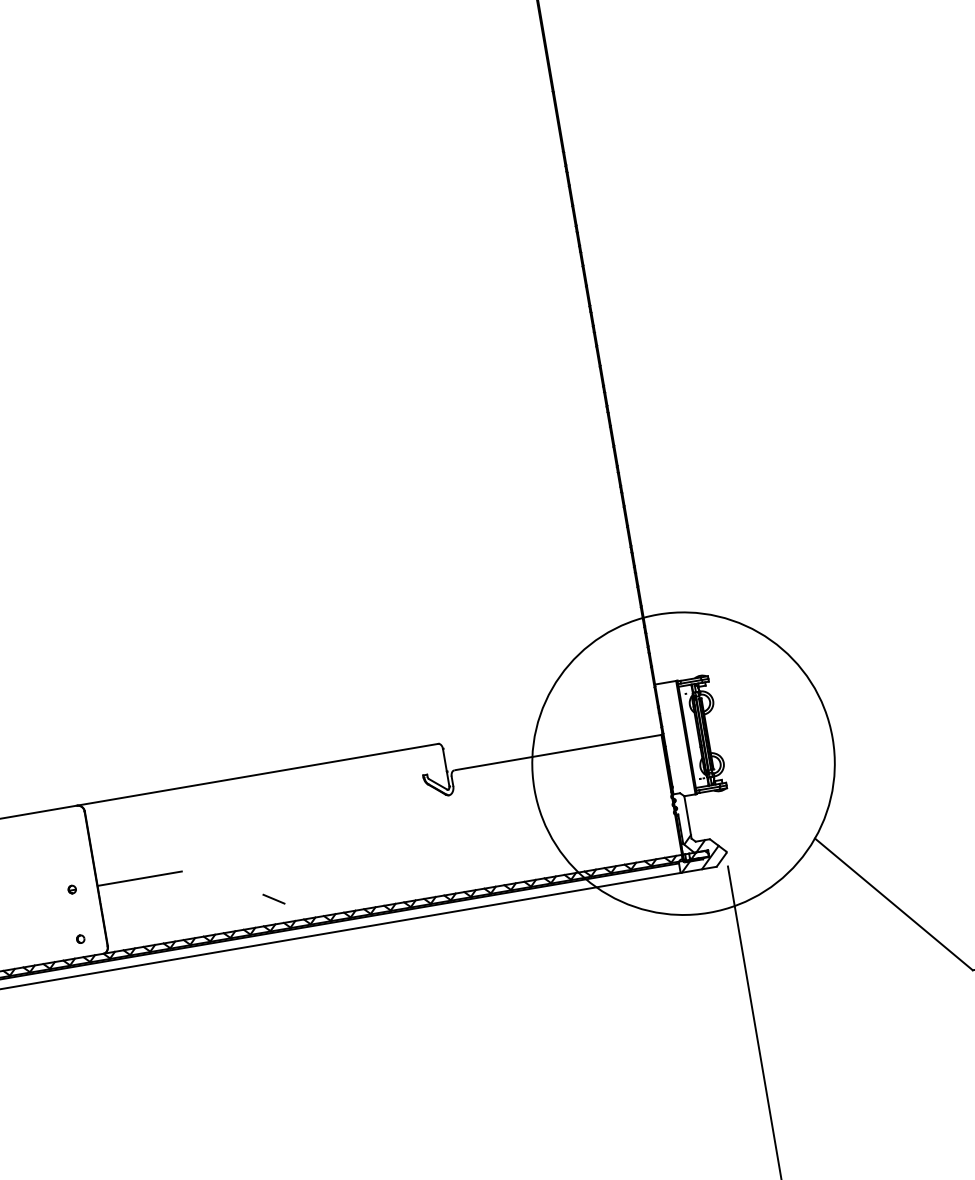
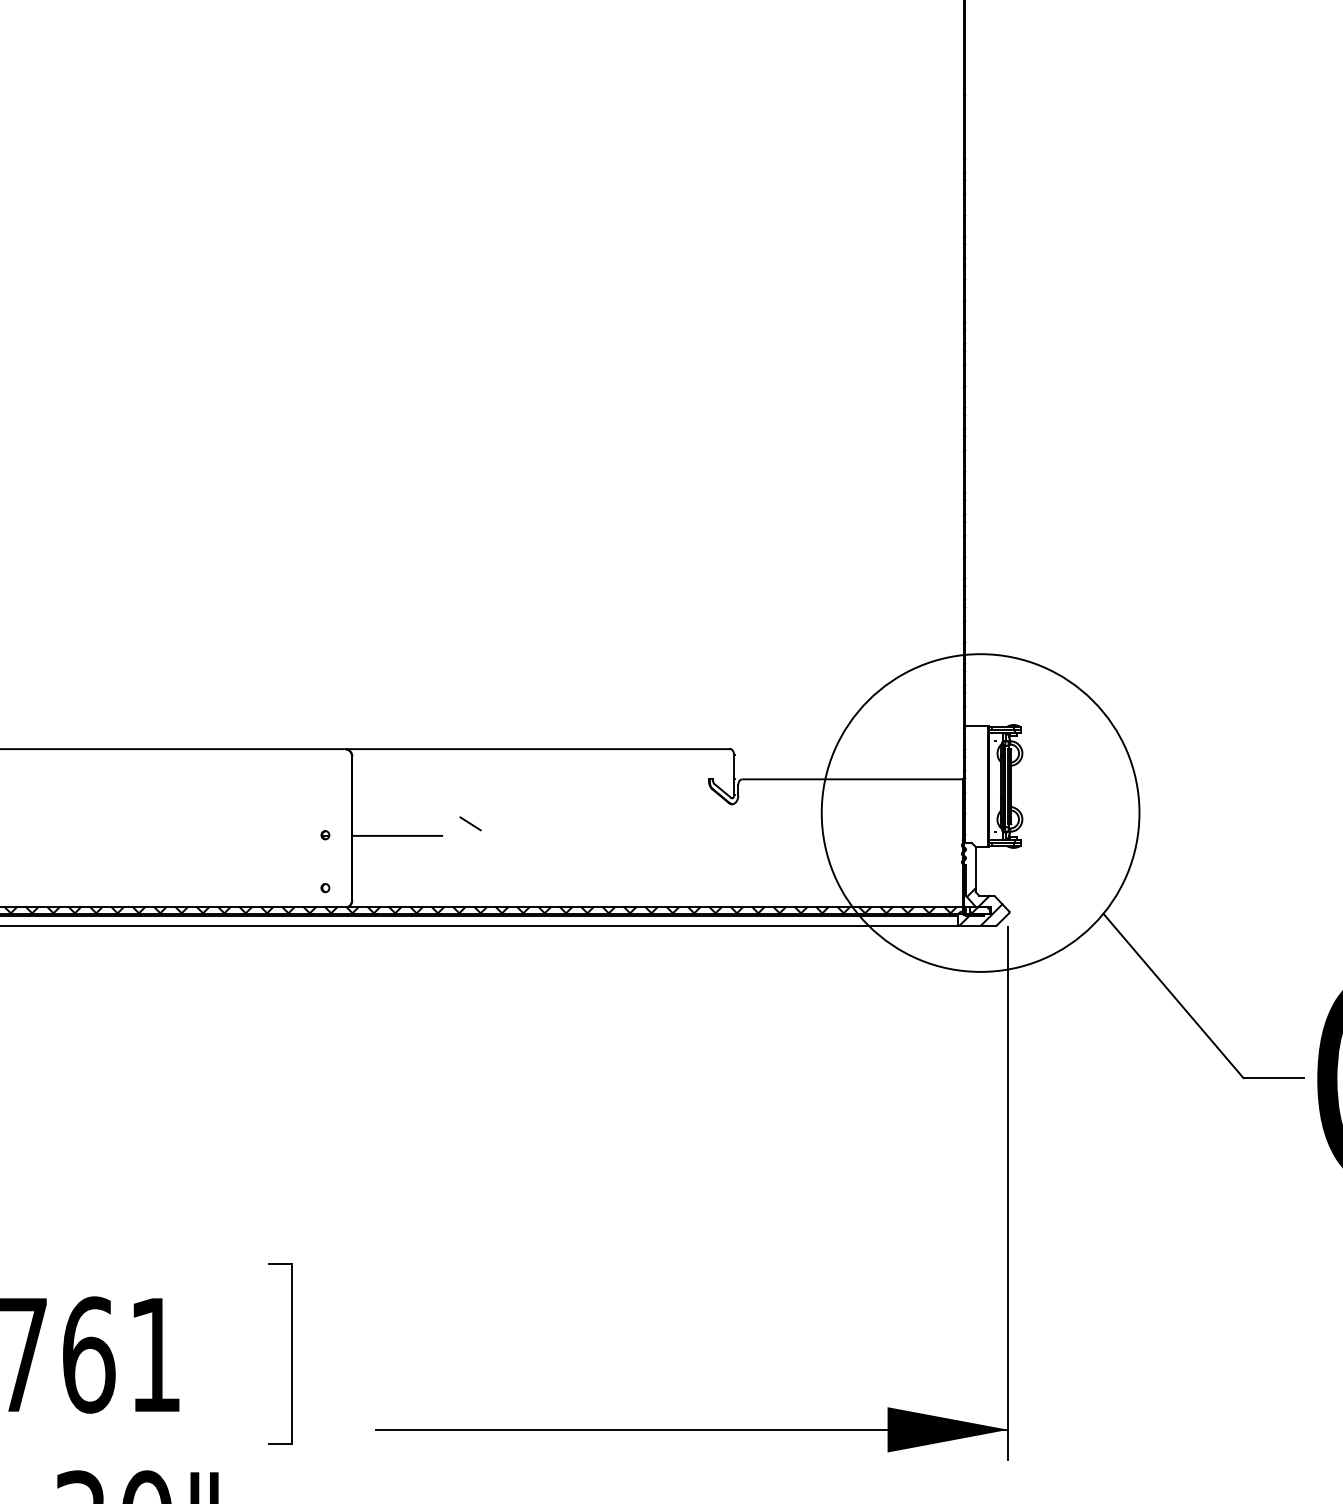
line: (273, 898) -> (470, 823), moved

